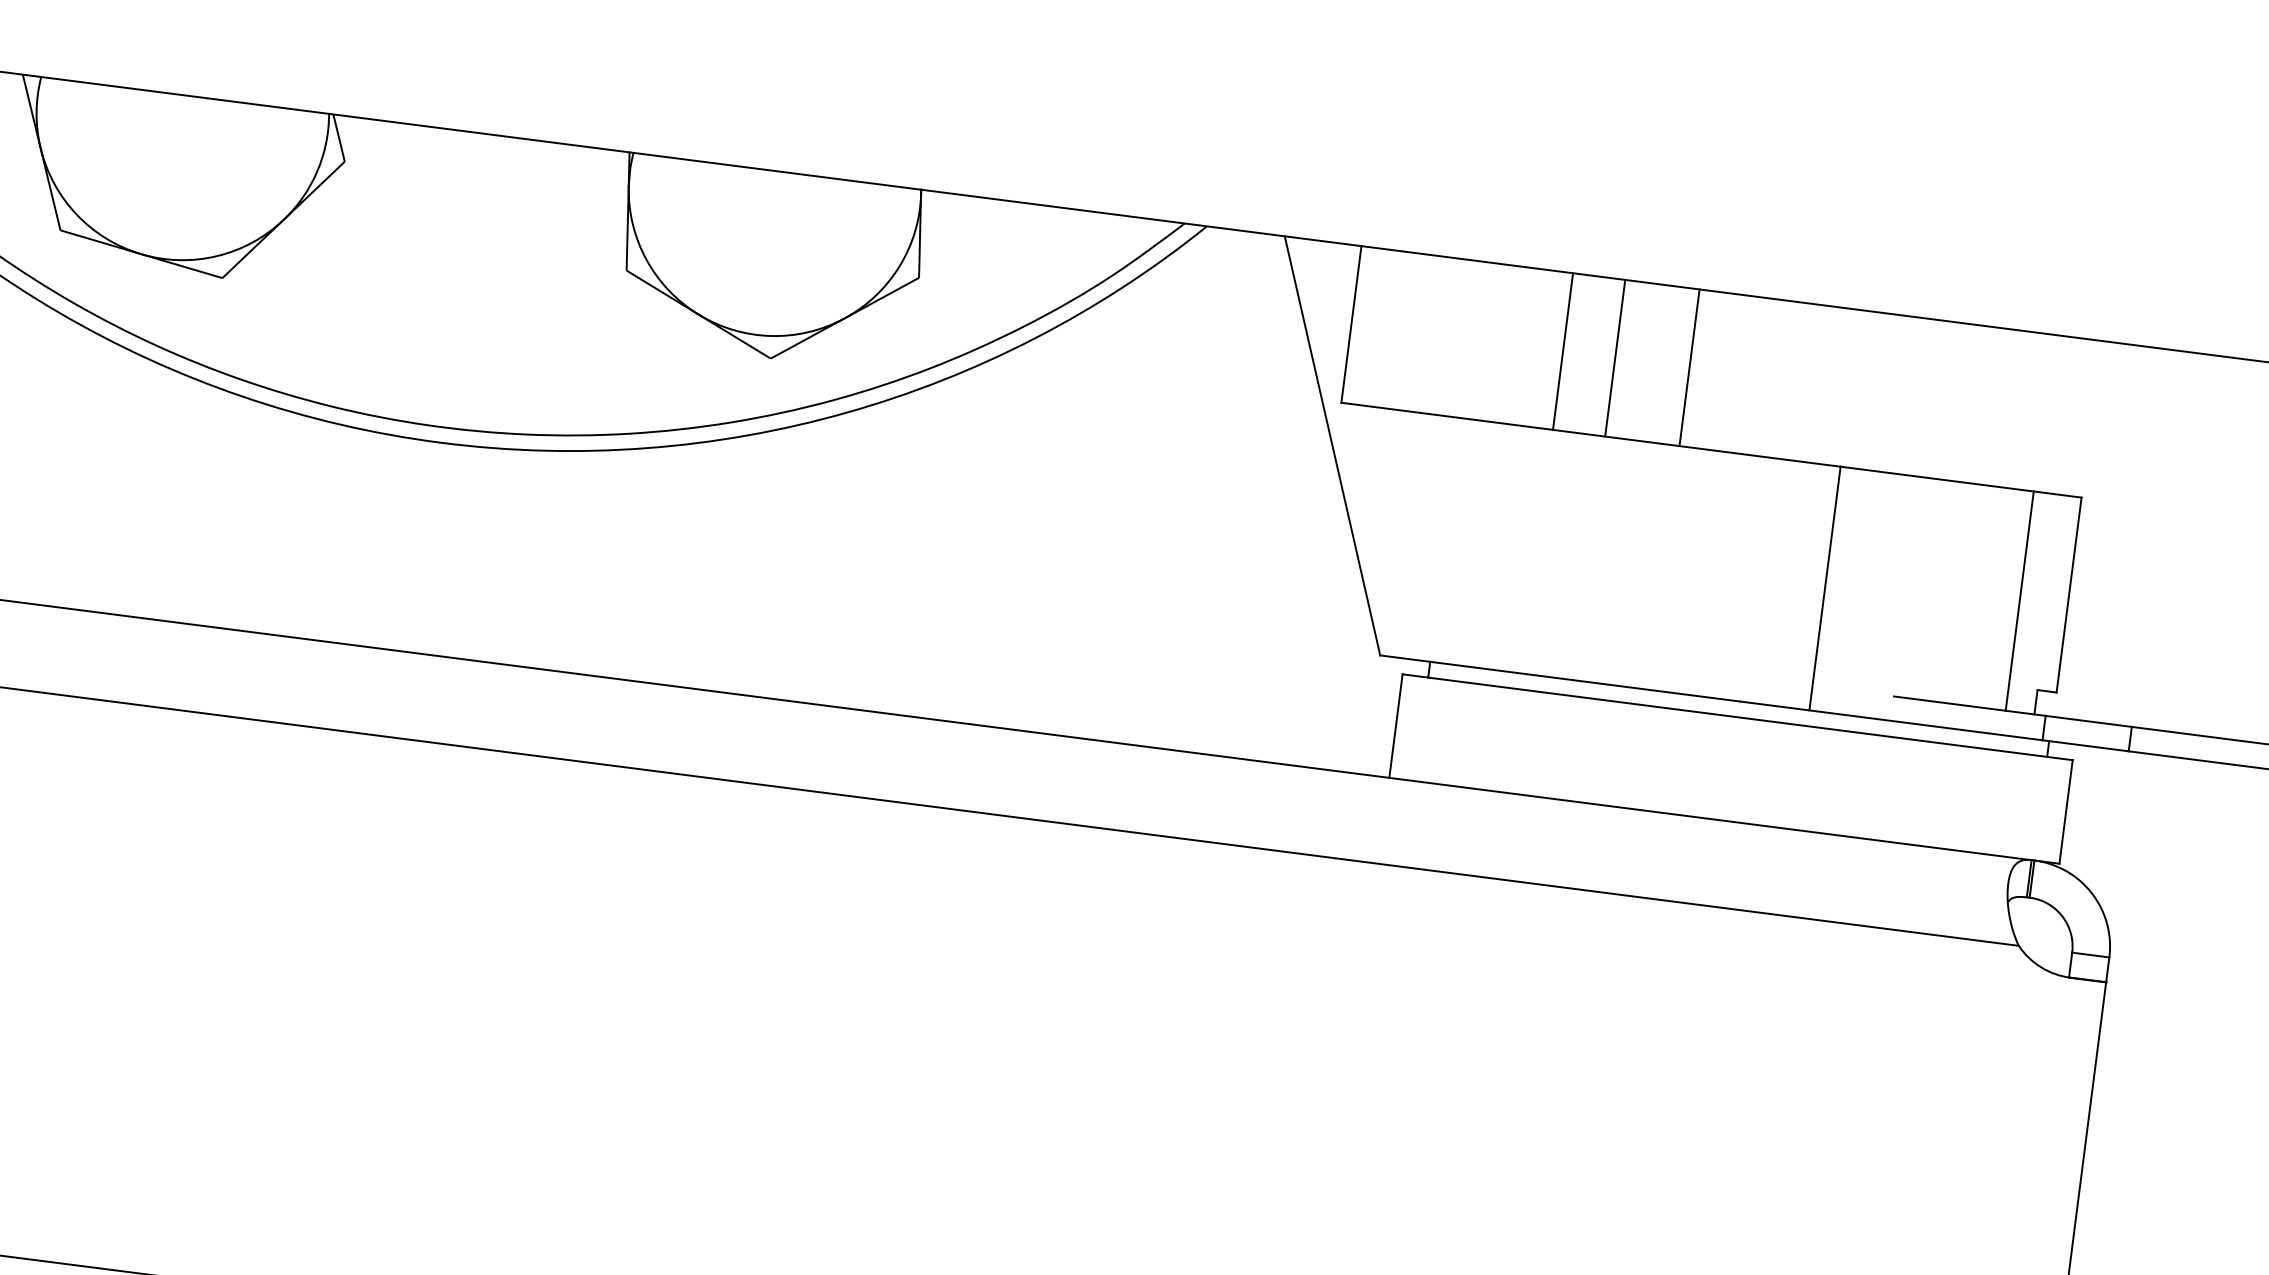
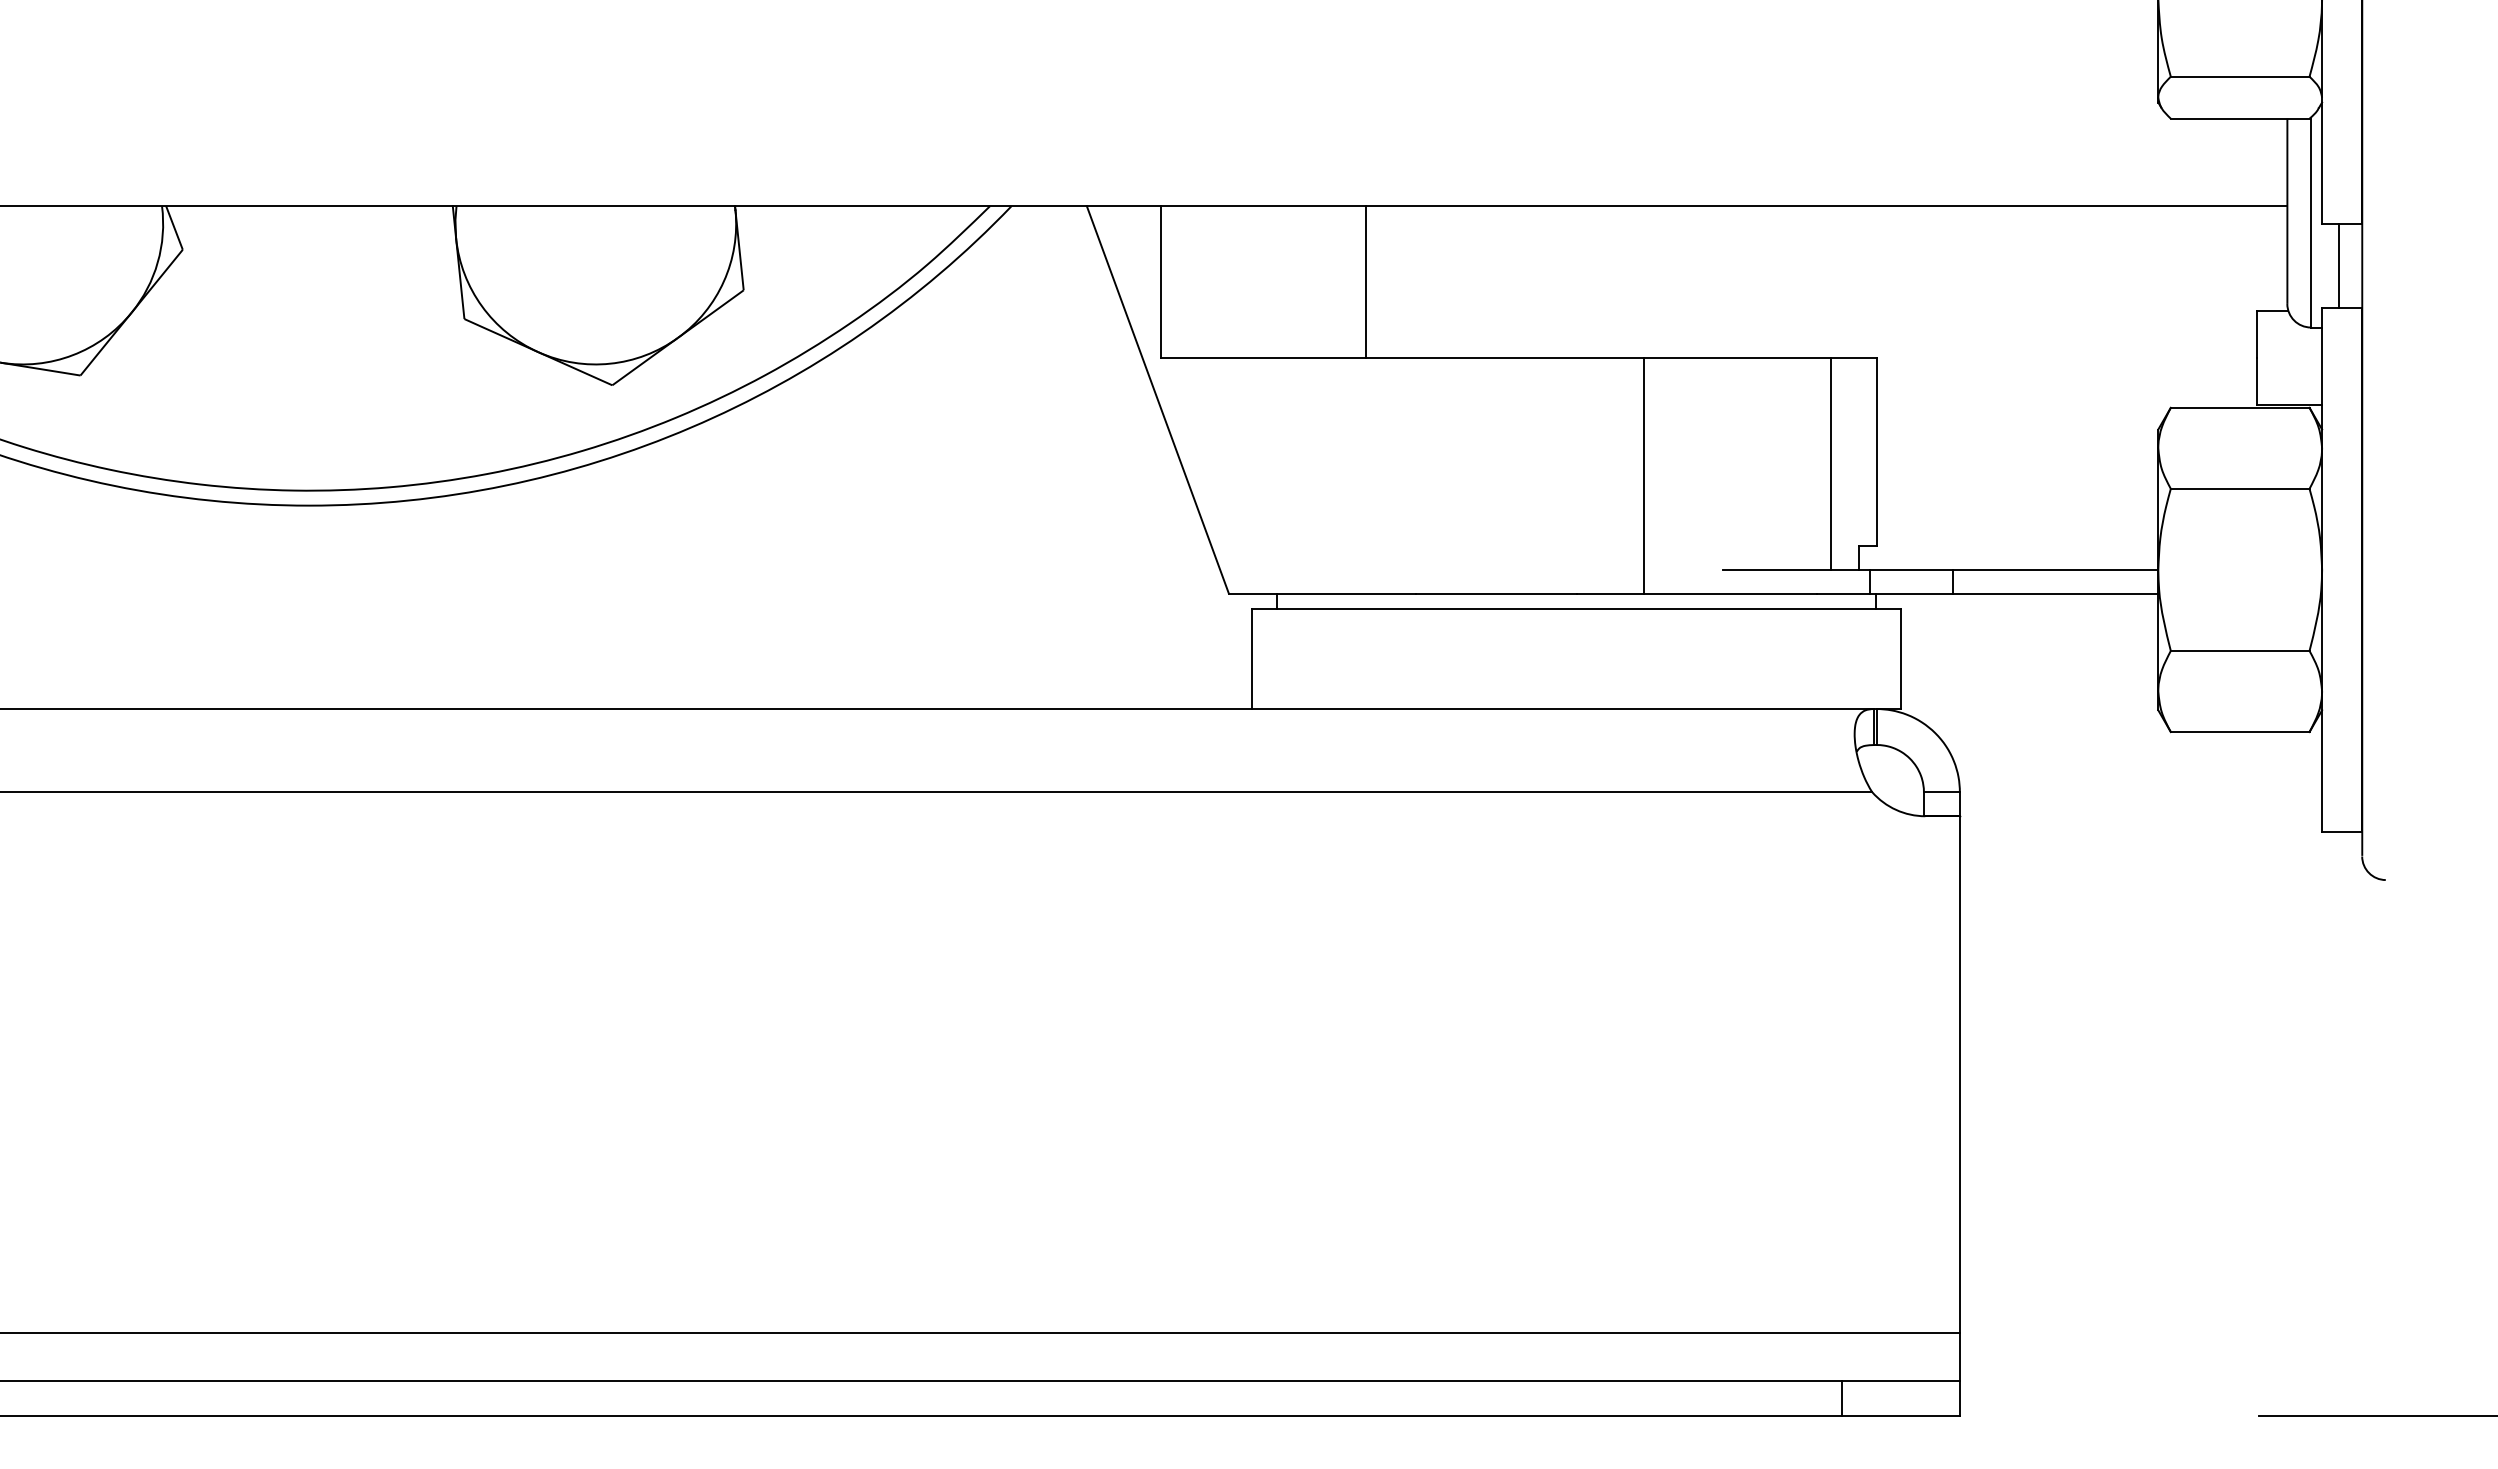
line: (1615, 357) -> (1416, 281), removed
line: (1689, 367) -> (1488, 281), removed

